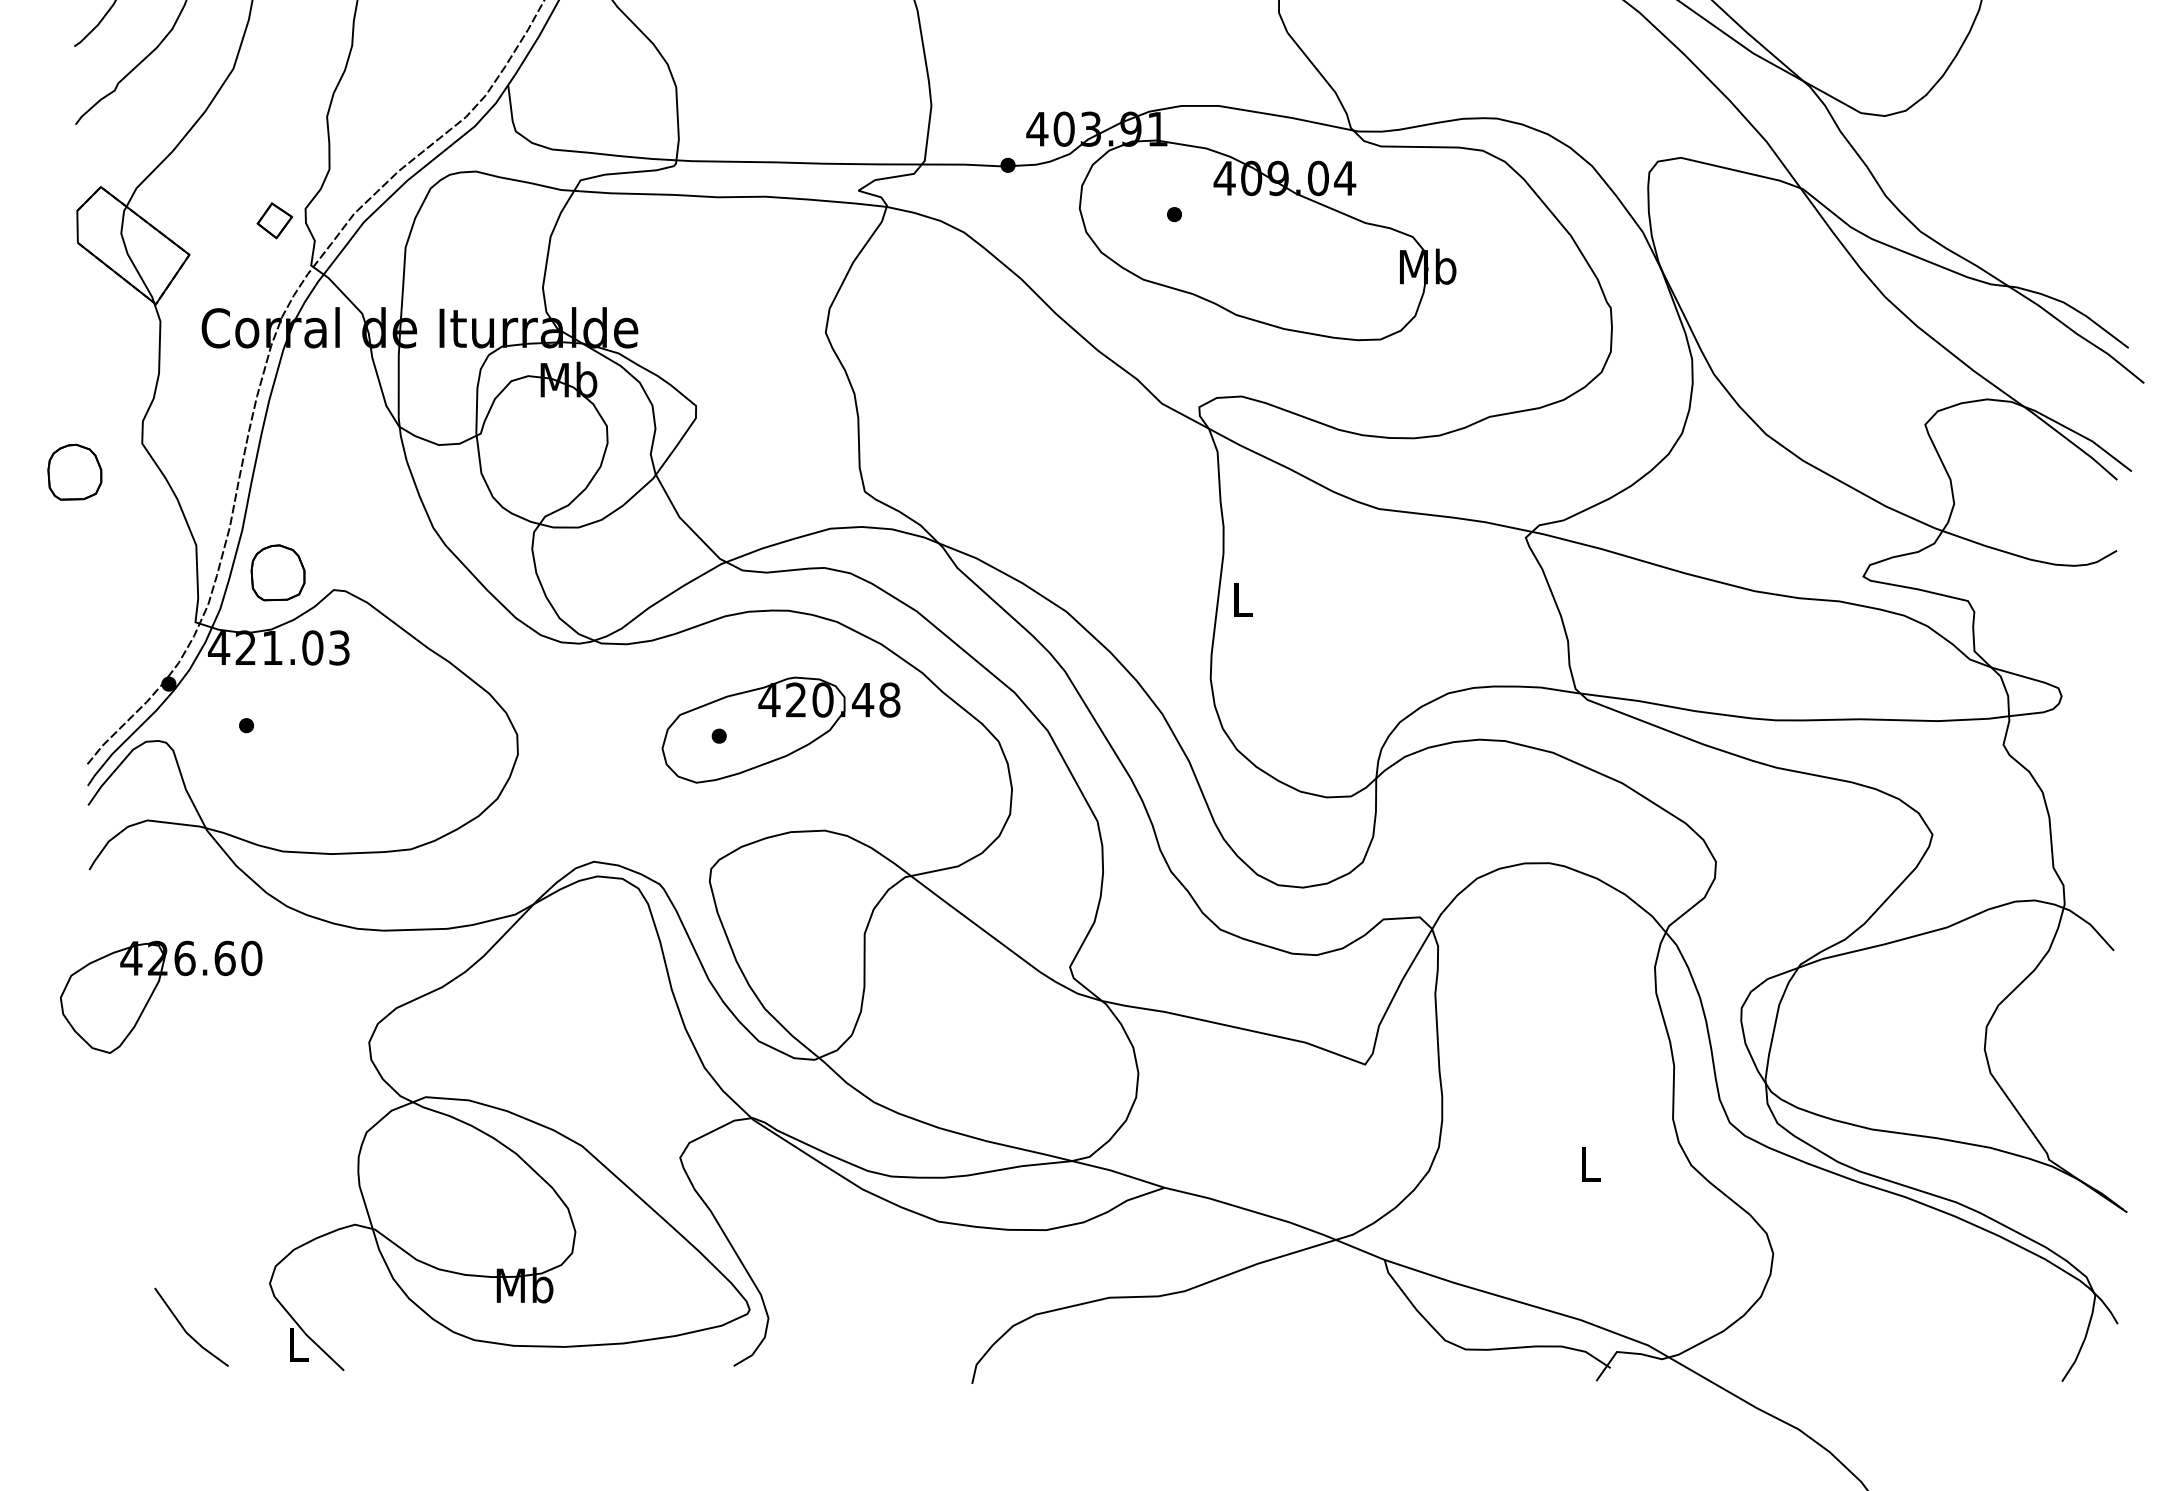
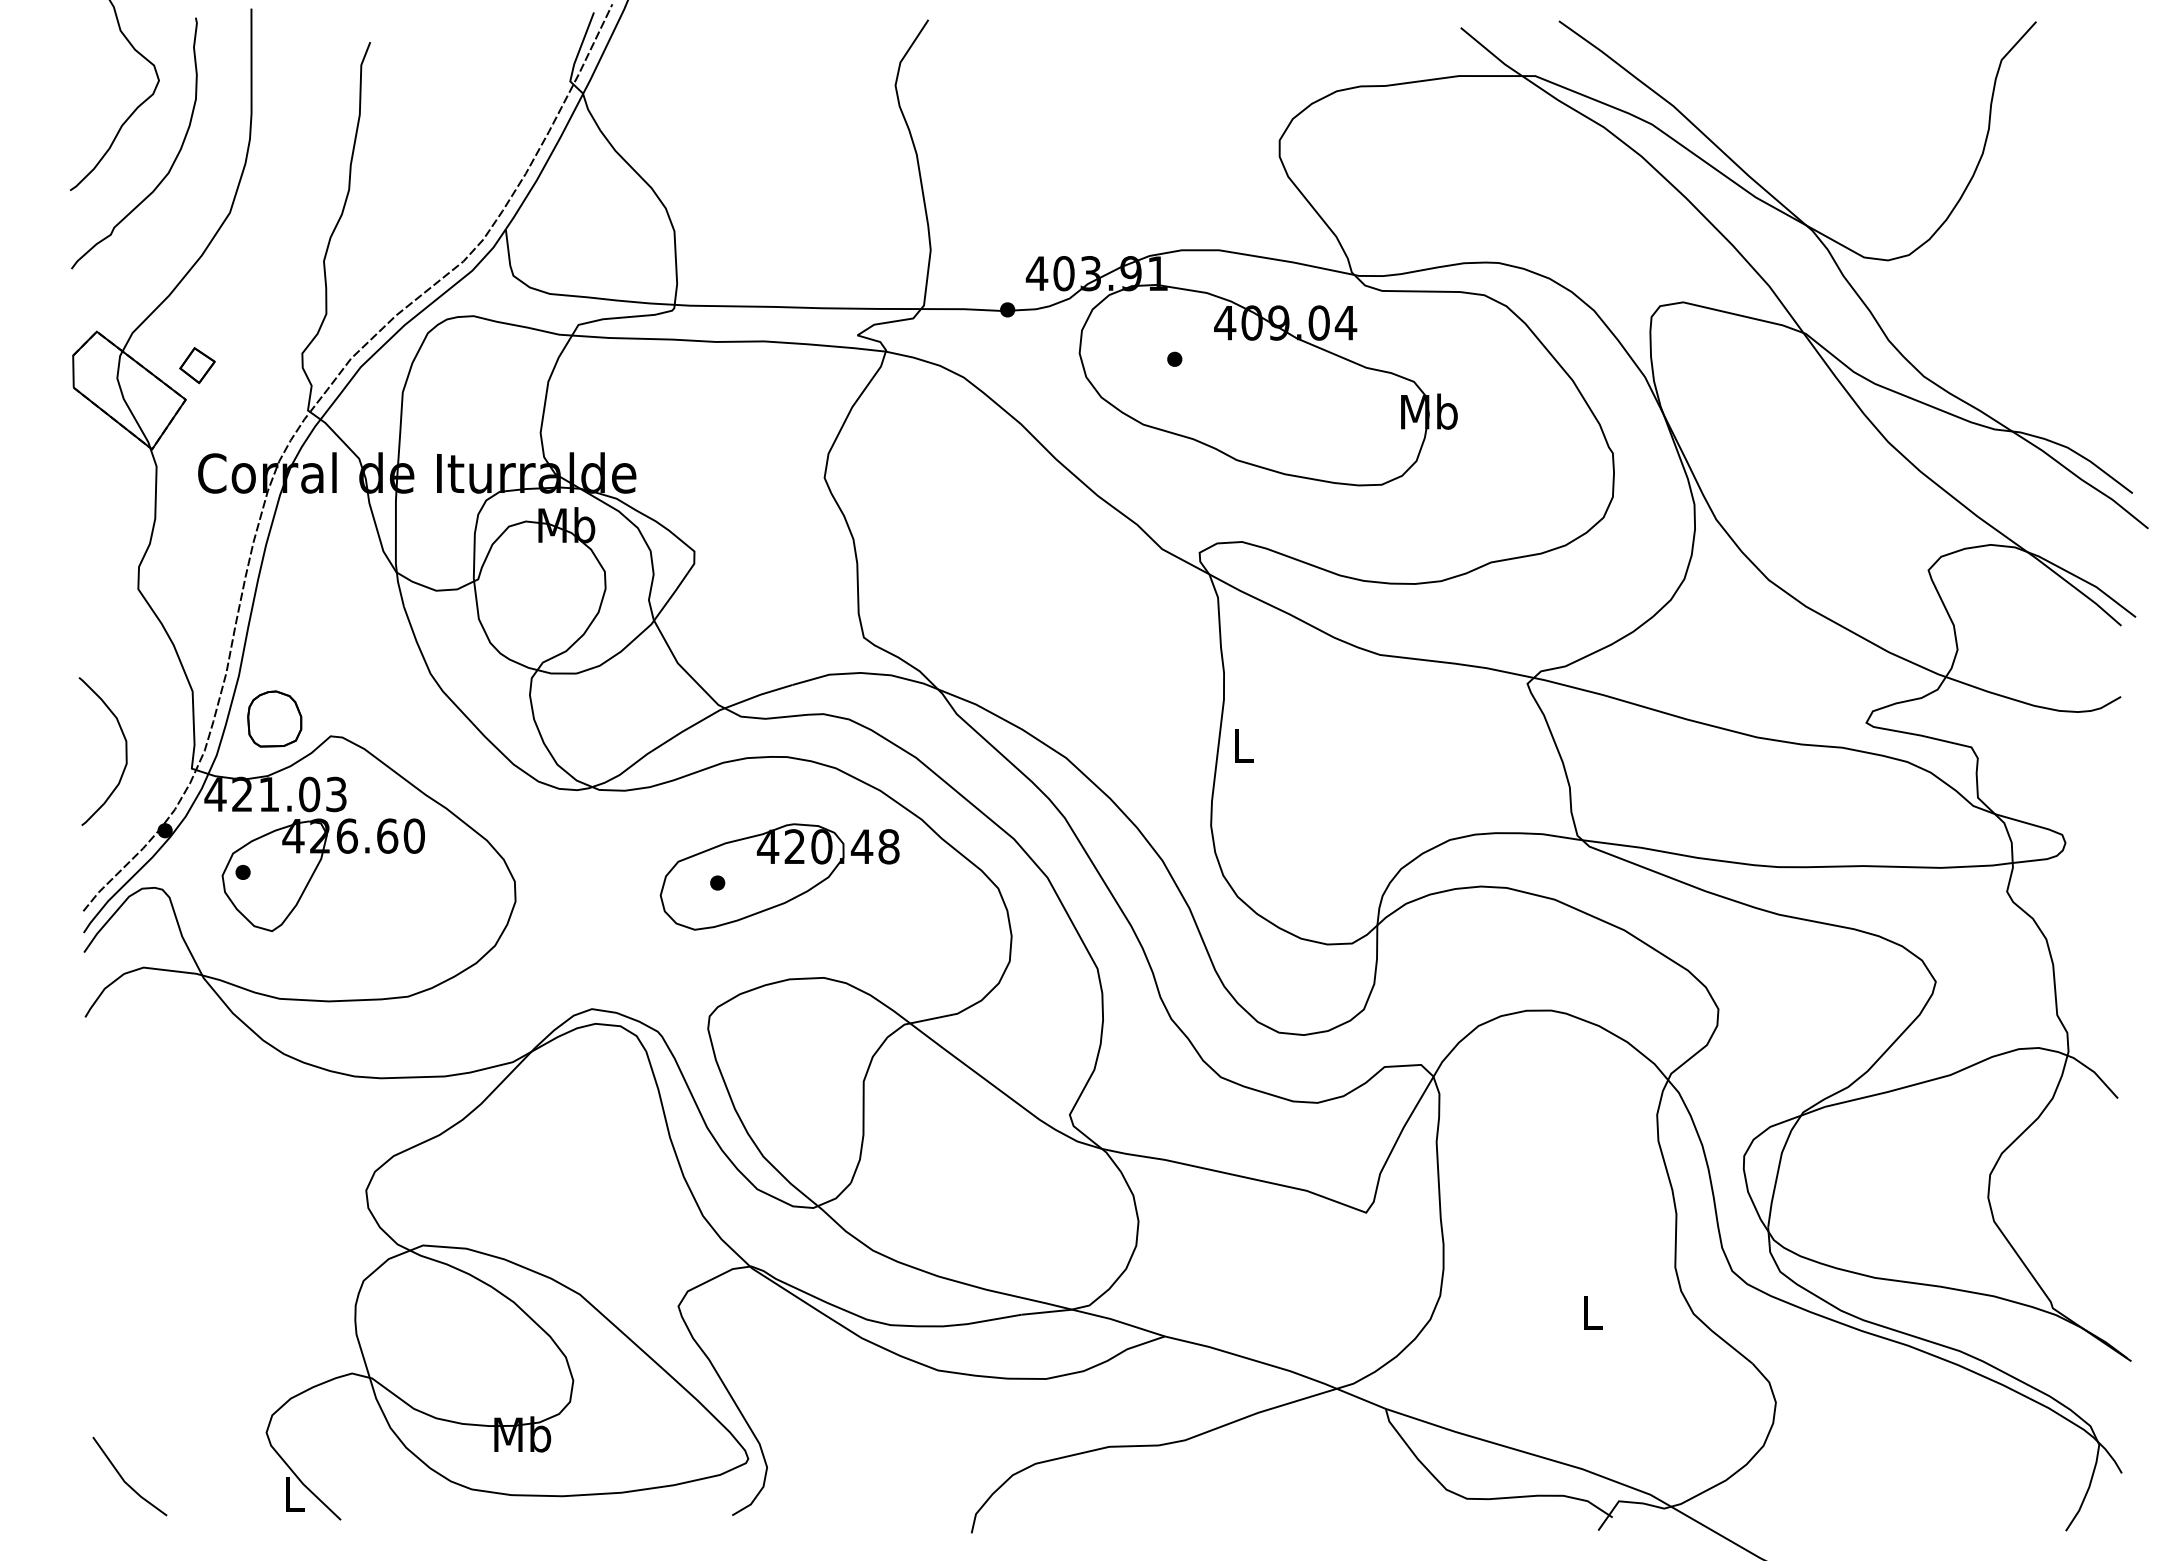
part: (274, 220) -> (197, 365), moved
part: (74, 471) -> (70, 617), removed
curve: (129, 605) -> (125, 751), added
part: (154, 992) -> (316, 870), moved
line: (186, 1330) -> (124, 1479), moved

